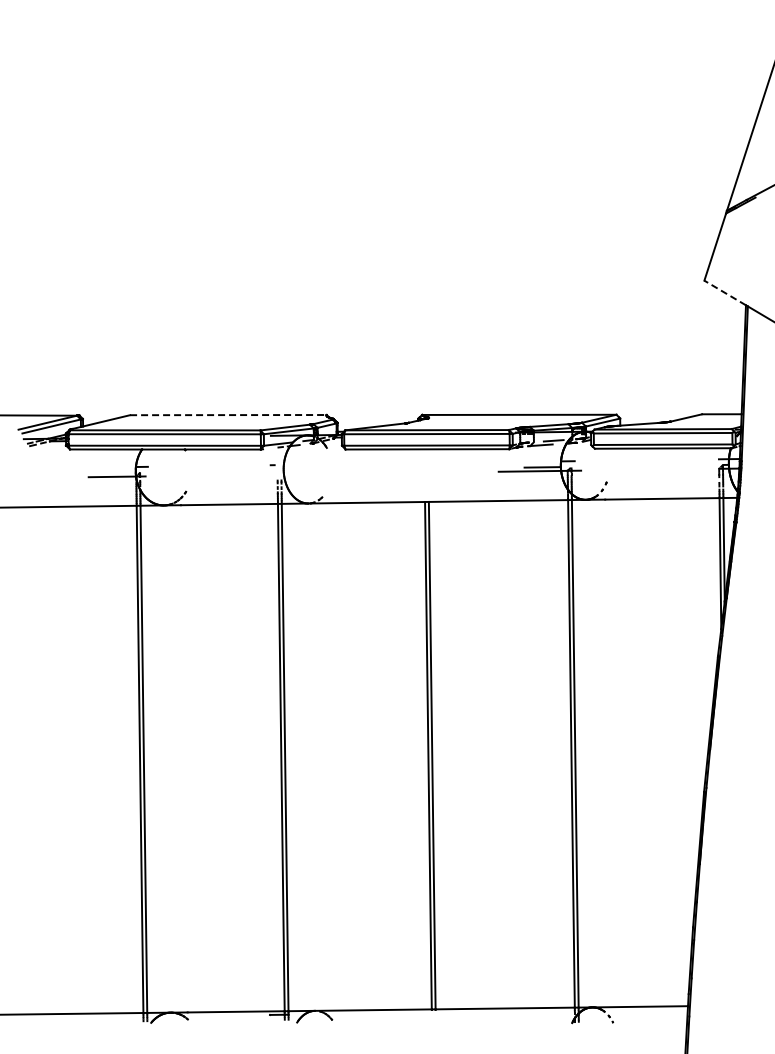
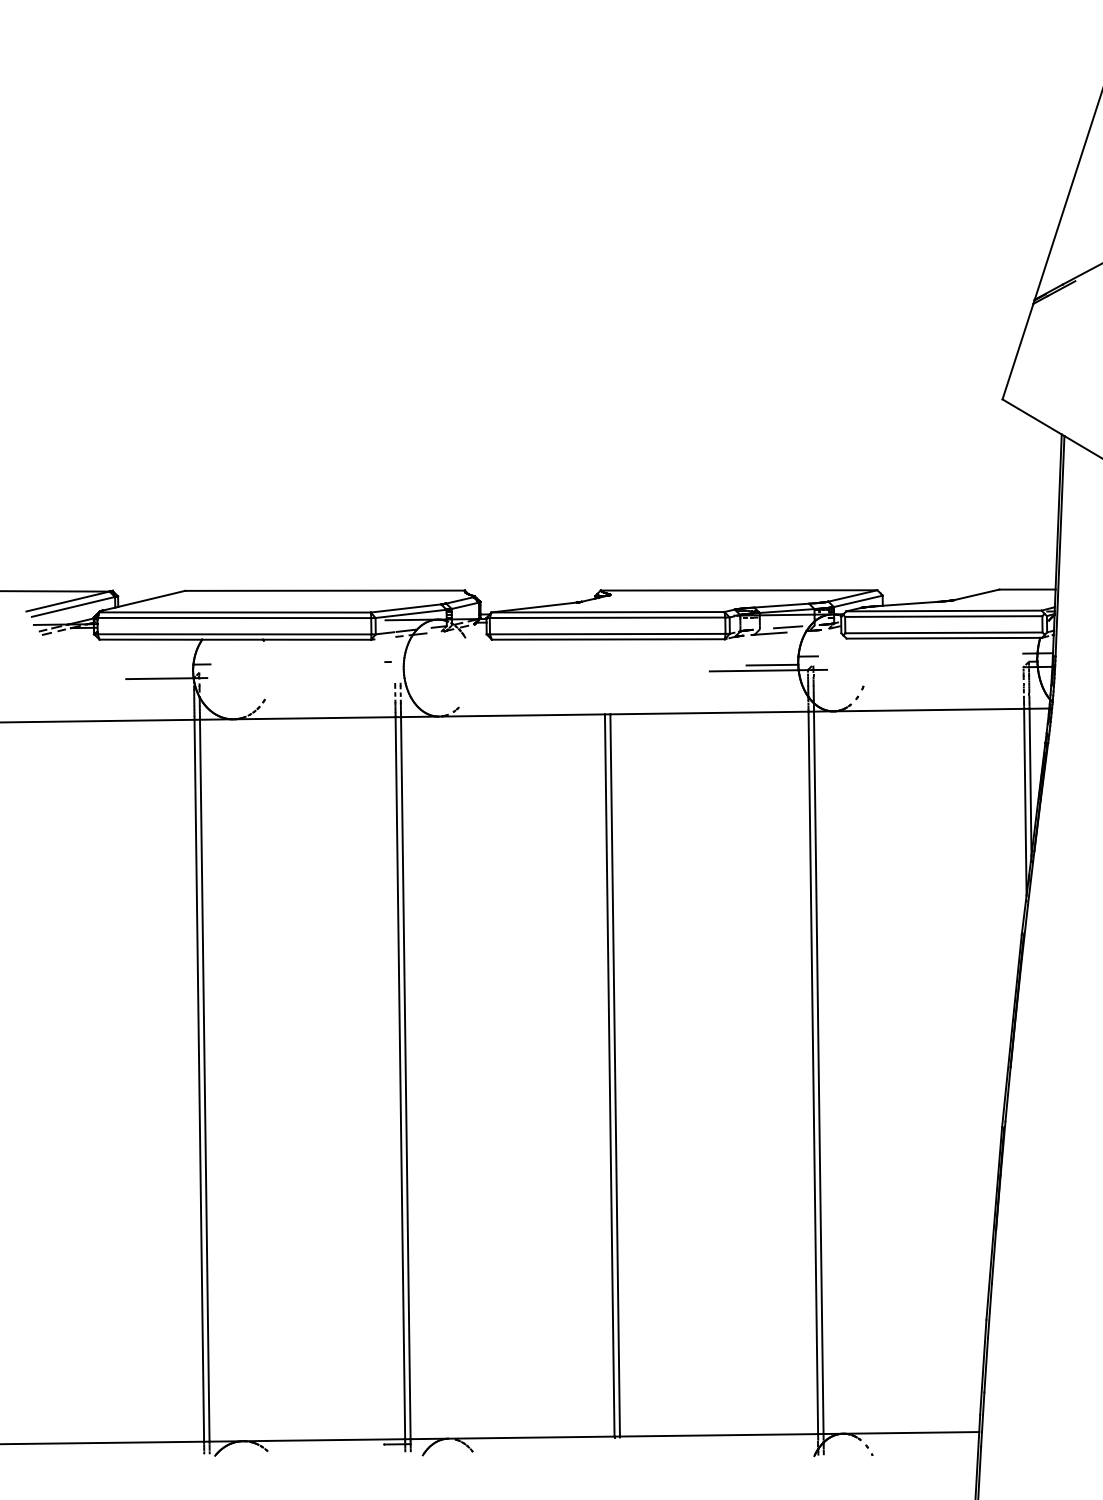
line: (724, 292) -> (1031, 416), dashed -> solid
line: (228, 415) -> (325, 591), dashed -> solid

